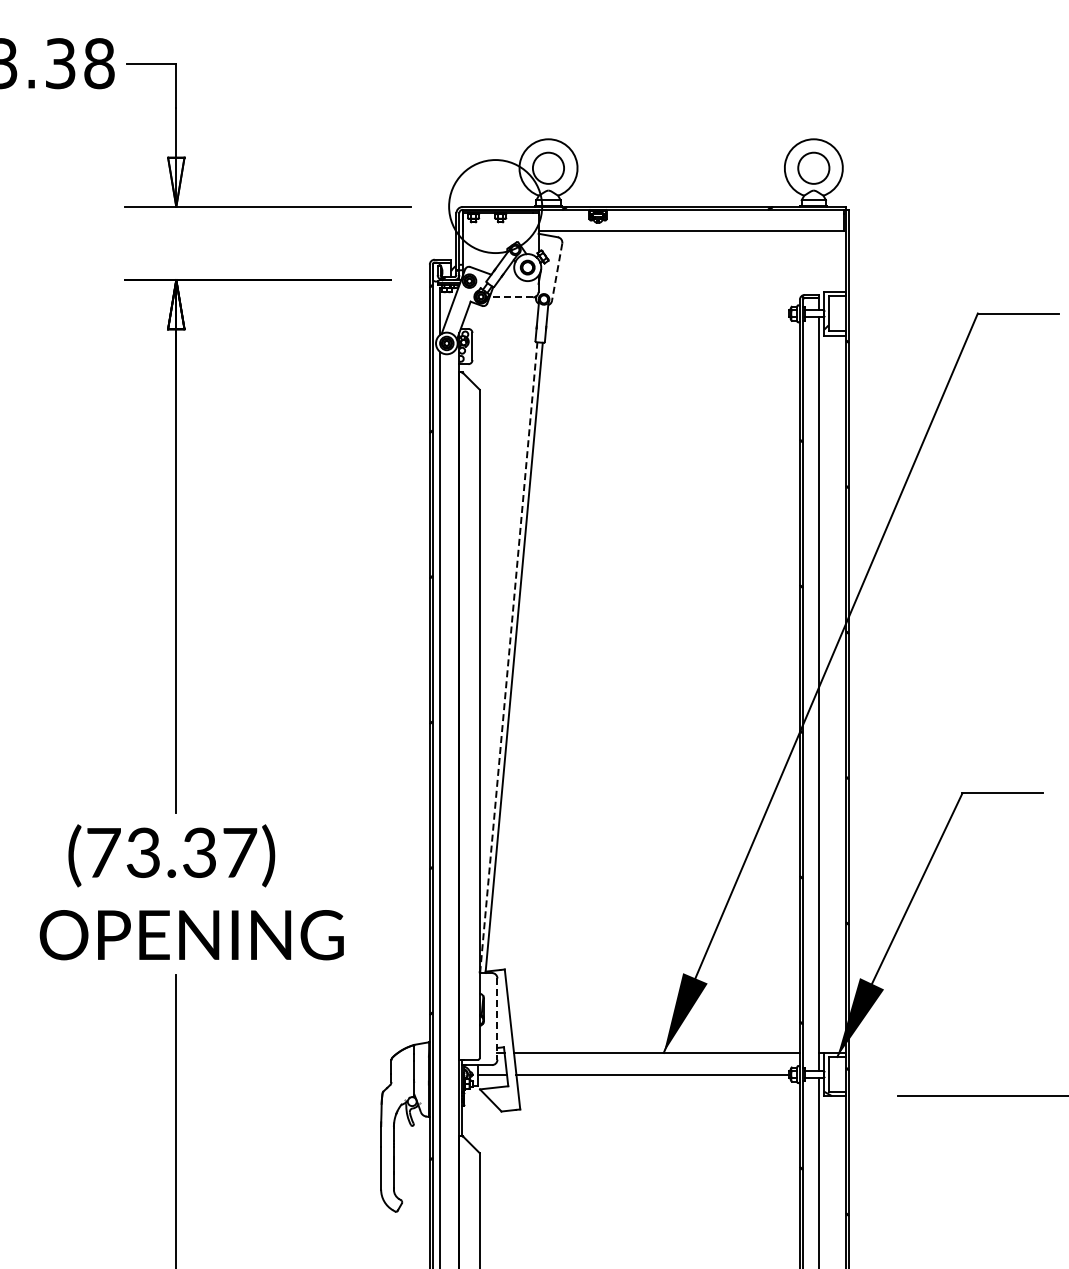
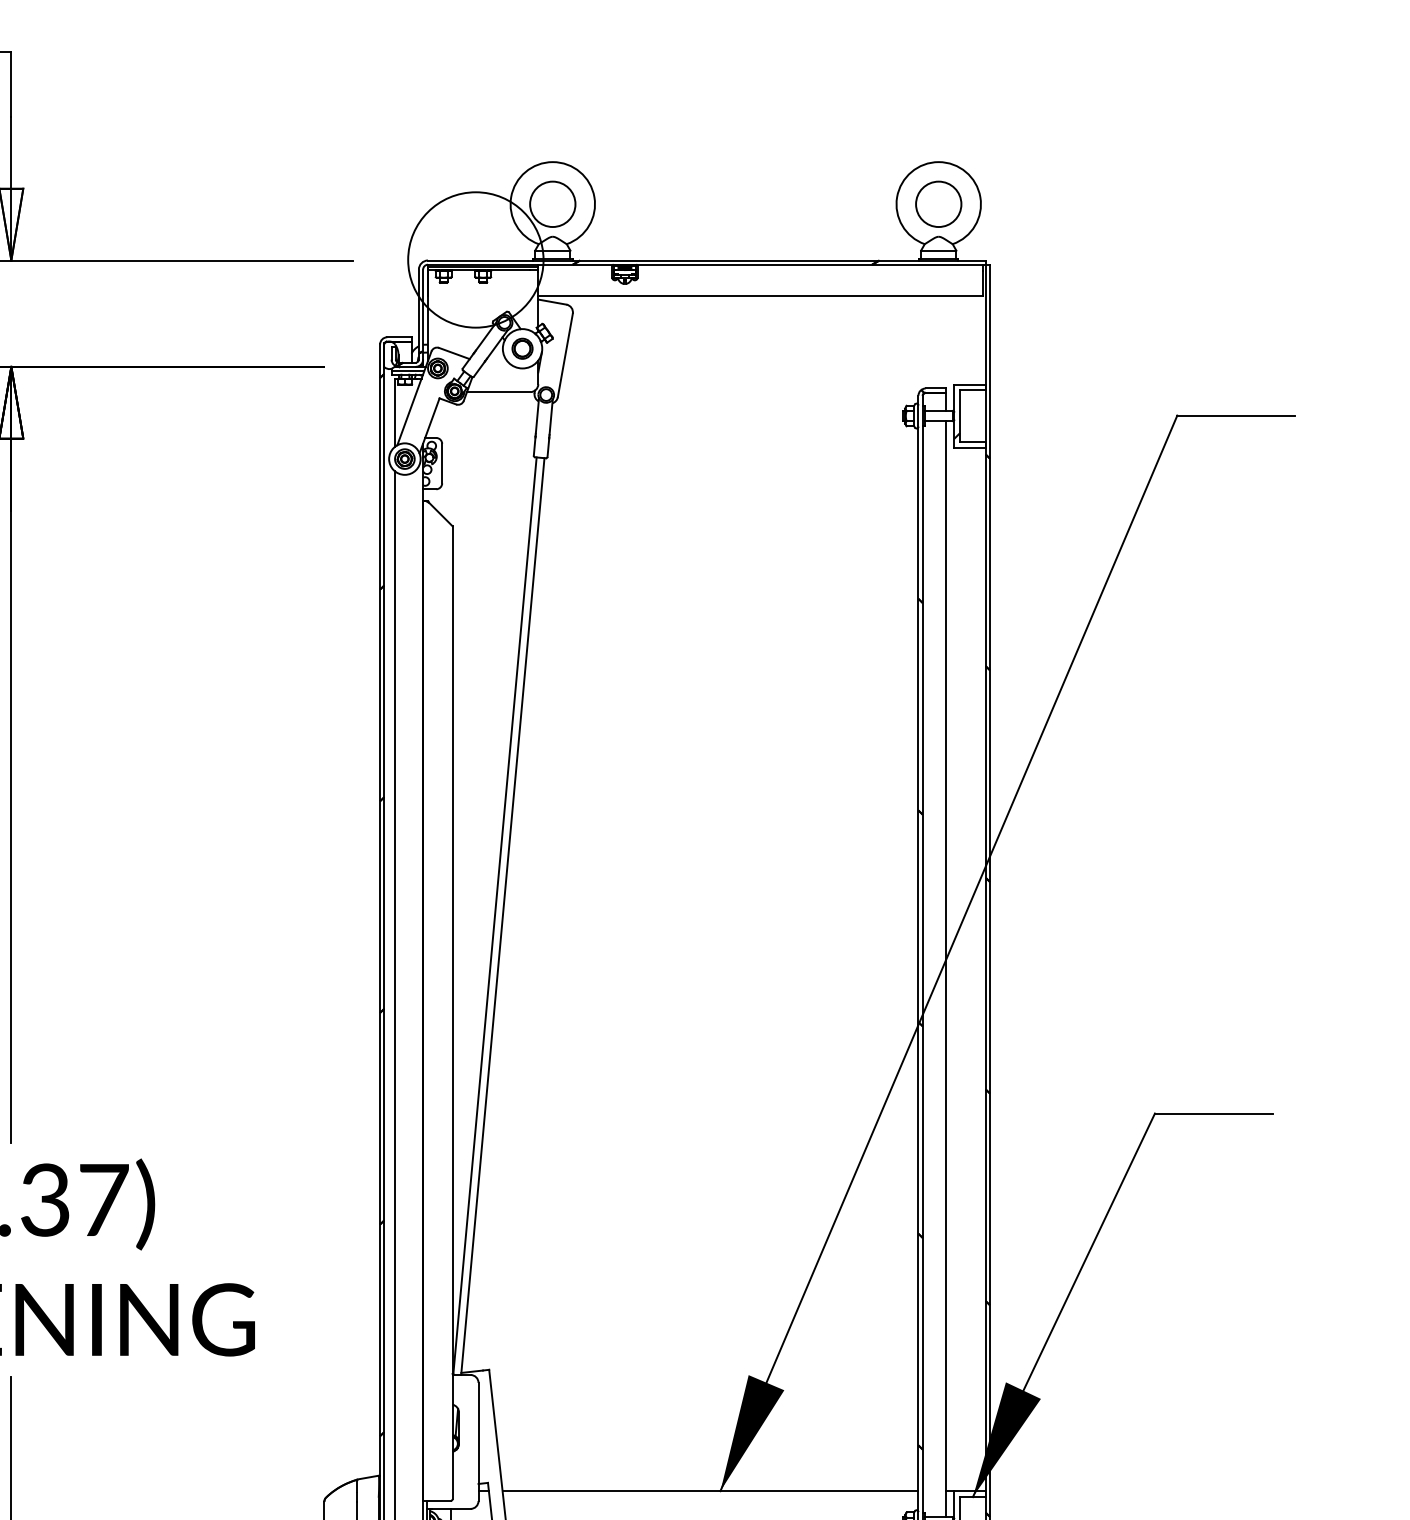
line: (557, 272) -> (565, 355), dashed -> solid
line: (511, 297) -> (498, 392), dashed -> solid
line: (508, 657) -> (494, 915), dashed -> solid
line: (497, 1019) -> (478, 1442), dashed -> solid

